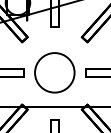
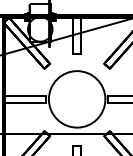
circle: (54, 72) -> (76, 99), size x1.43

